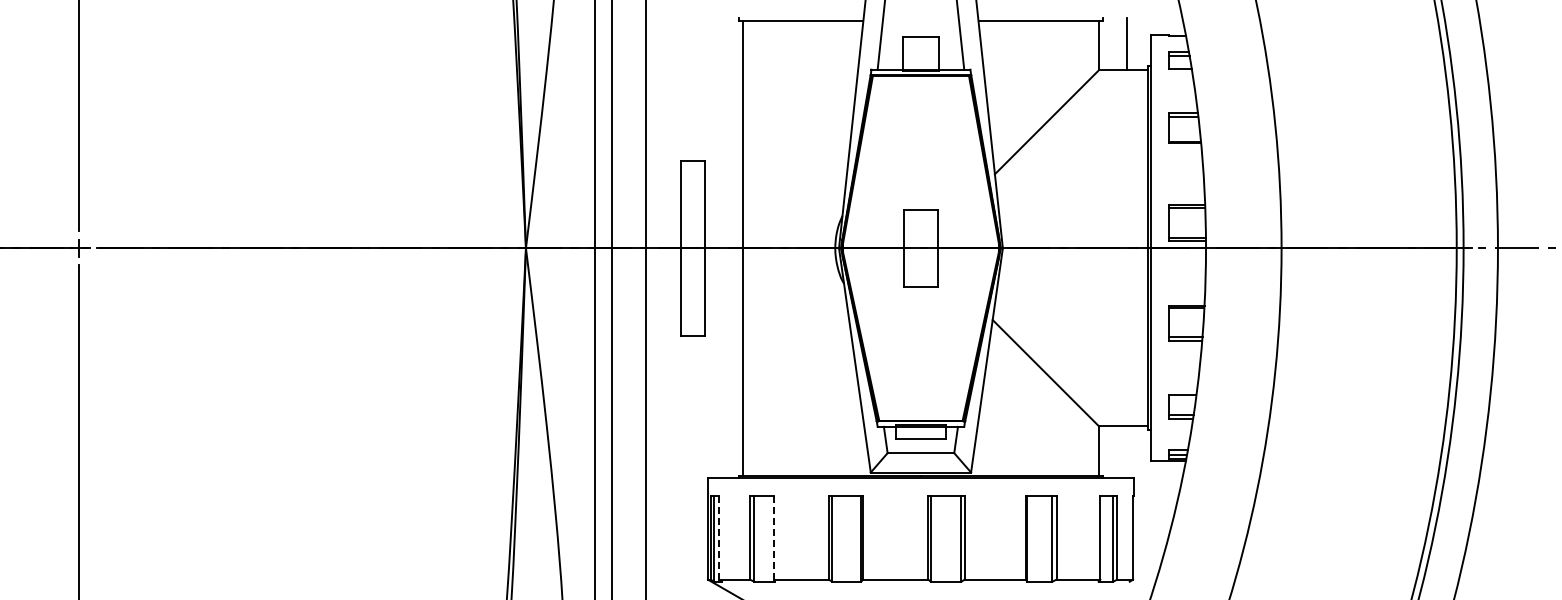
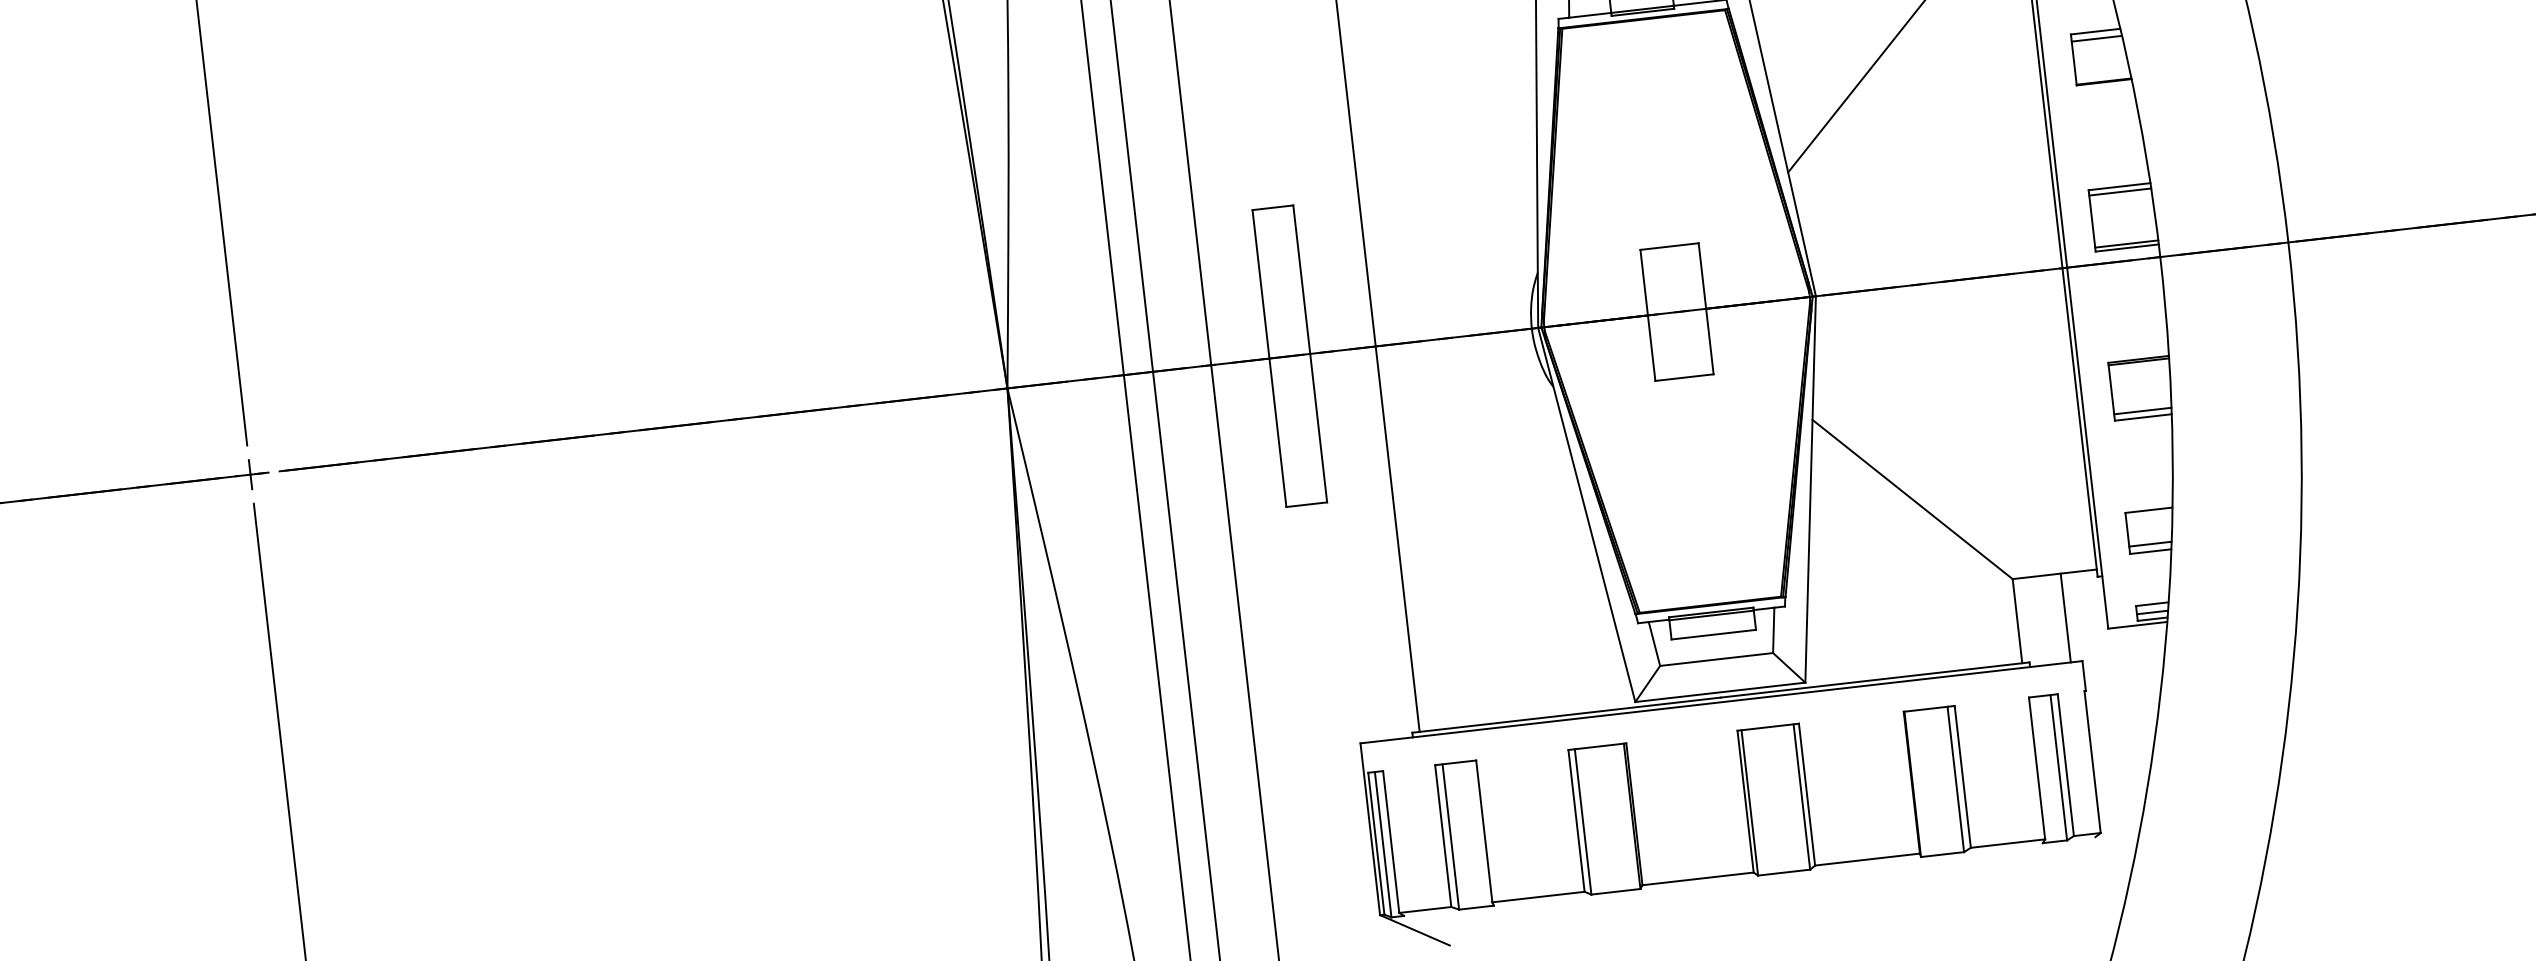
line: (1127, 451) -> (2066, 616), added
line: (719, 537) -> (1391, 841), dashed -> solid
line: (774, 537) -> (1484, 830), dashed -> solid

